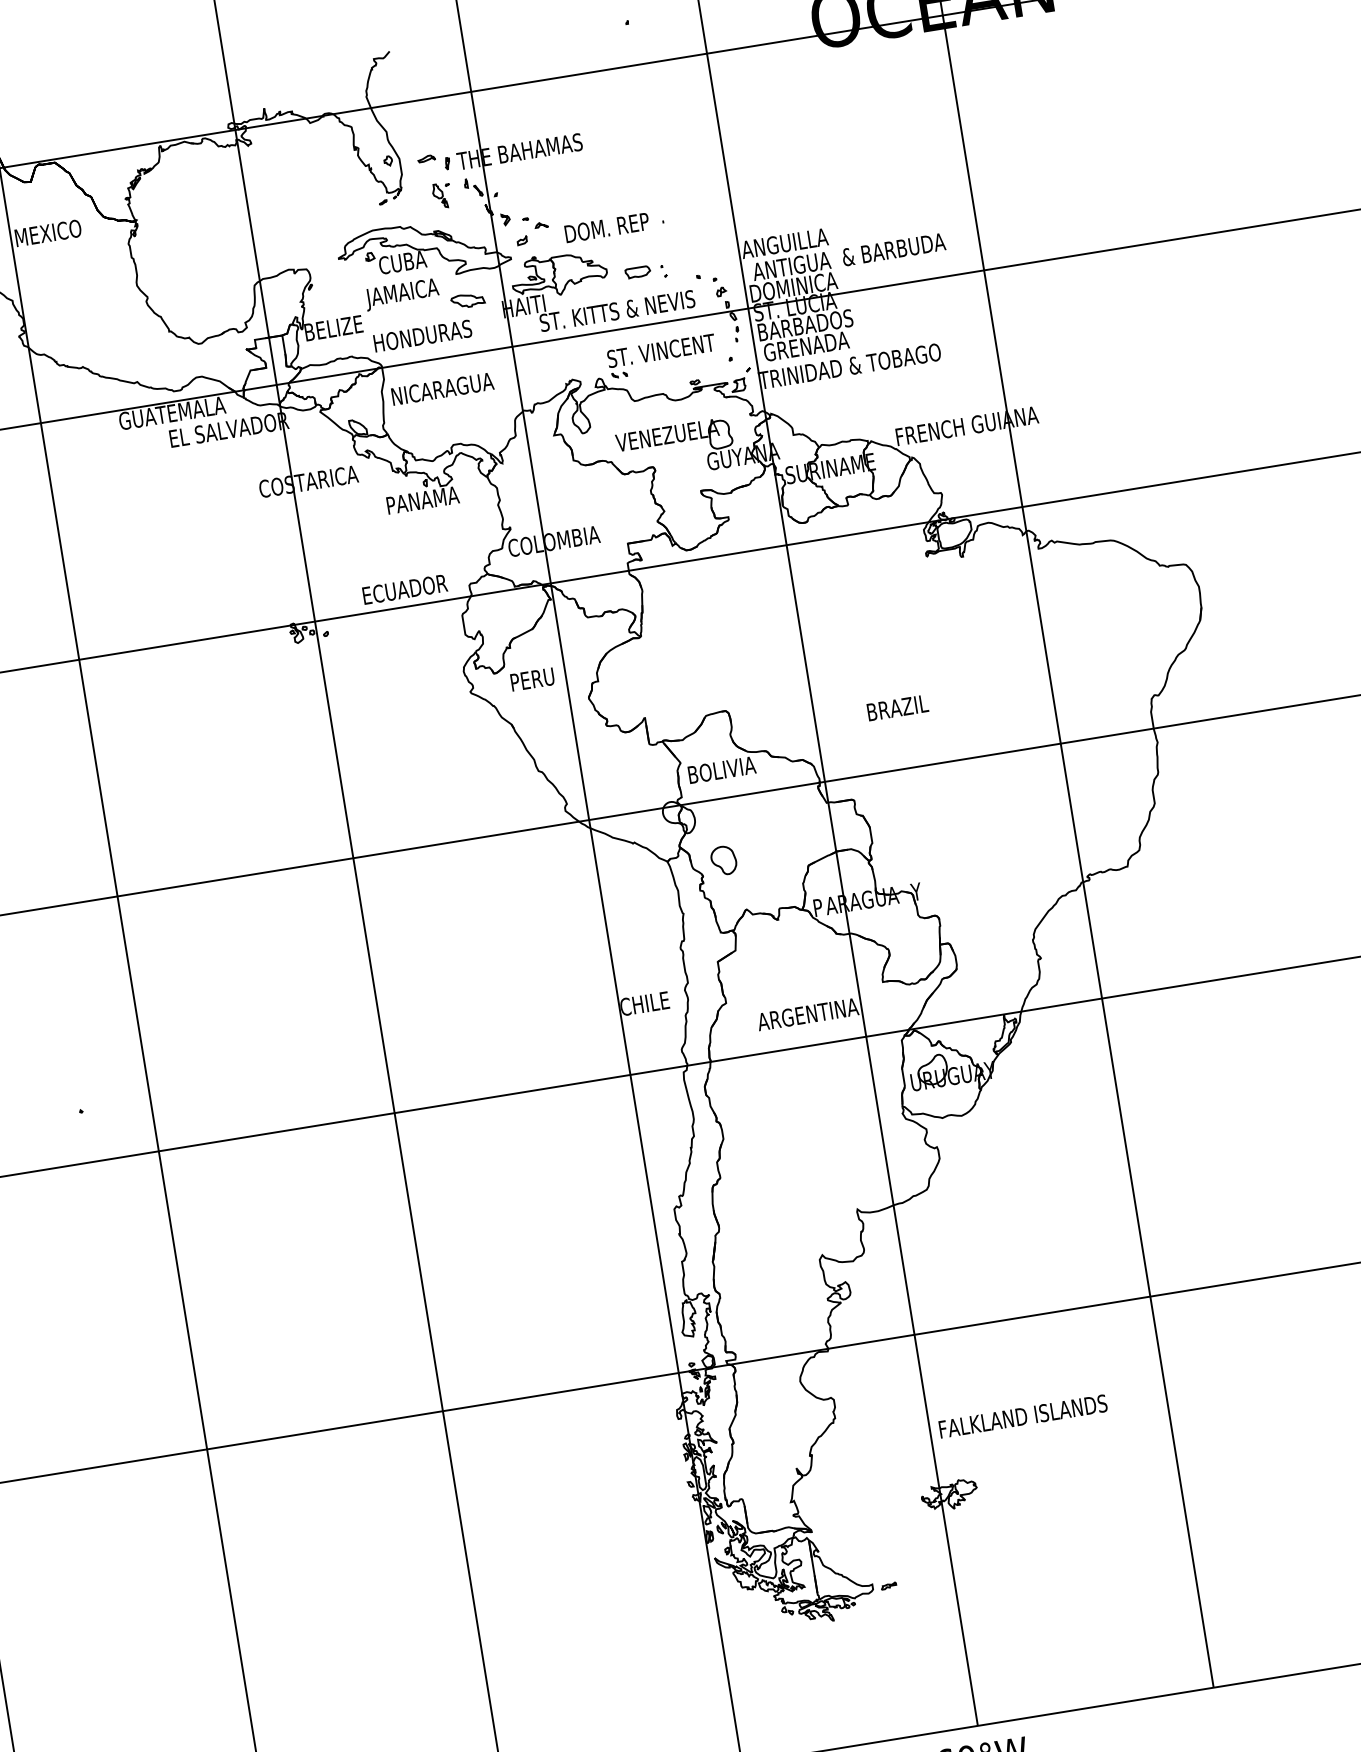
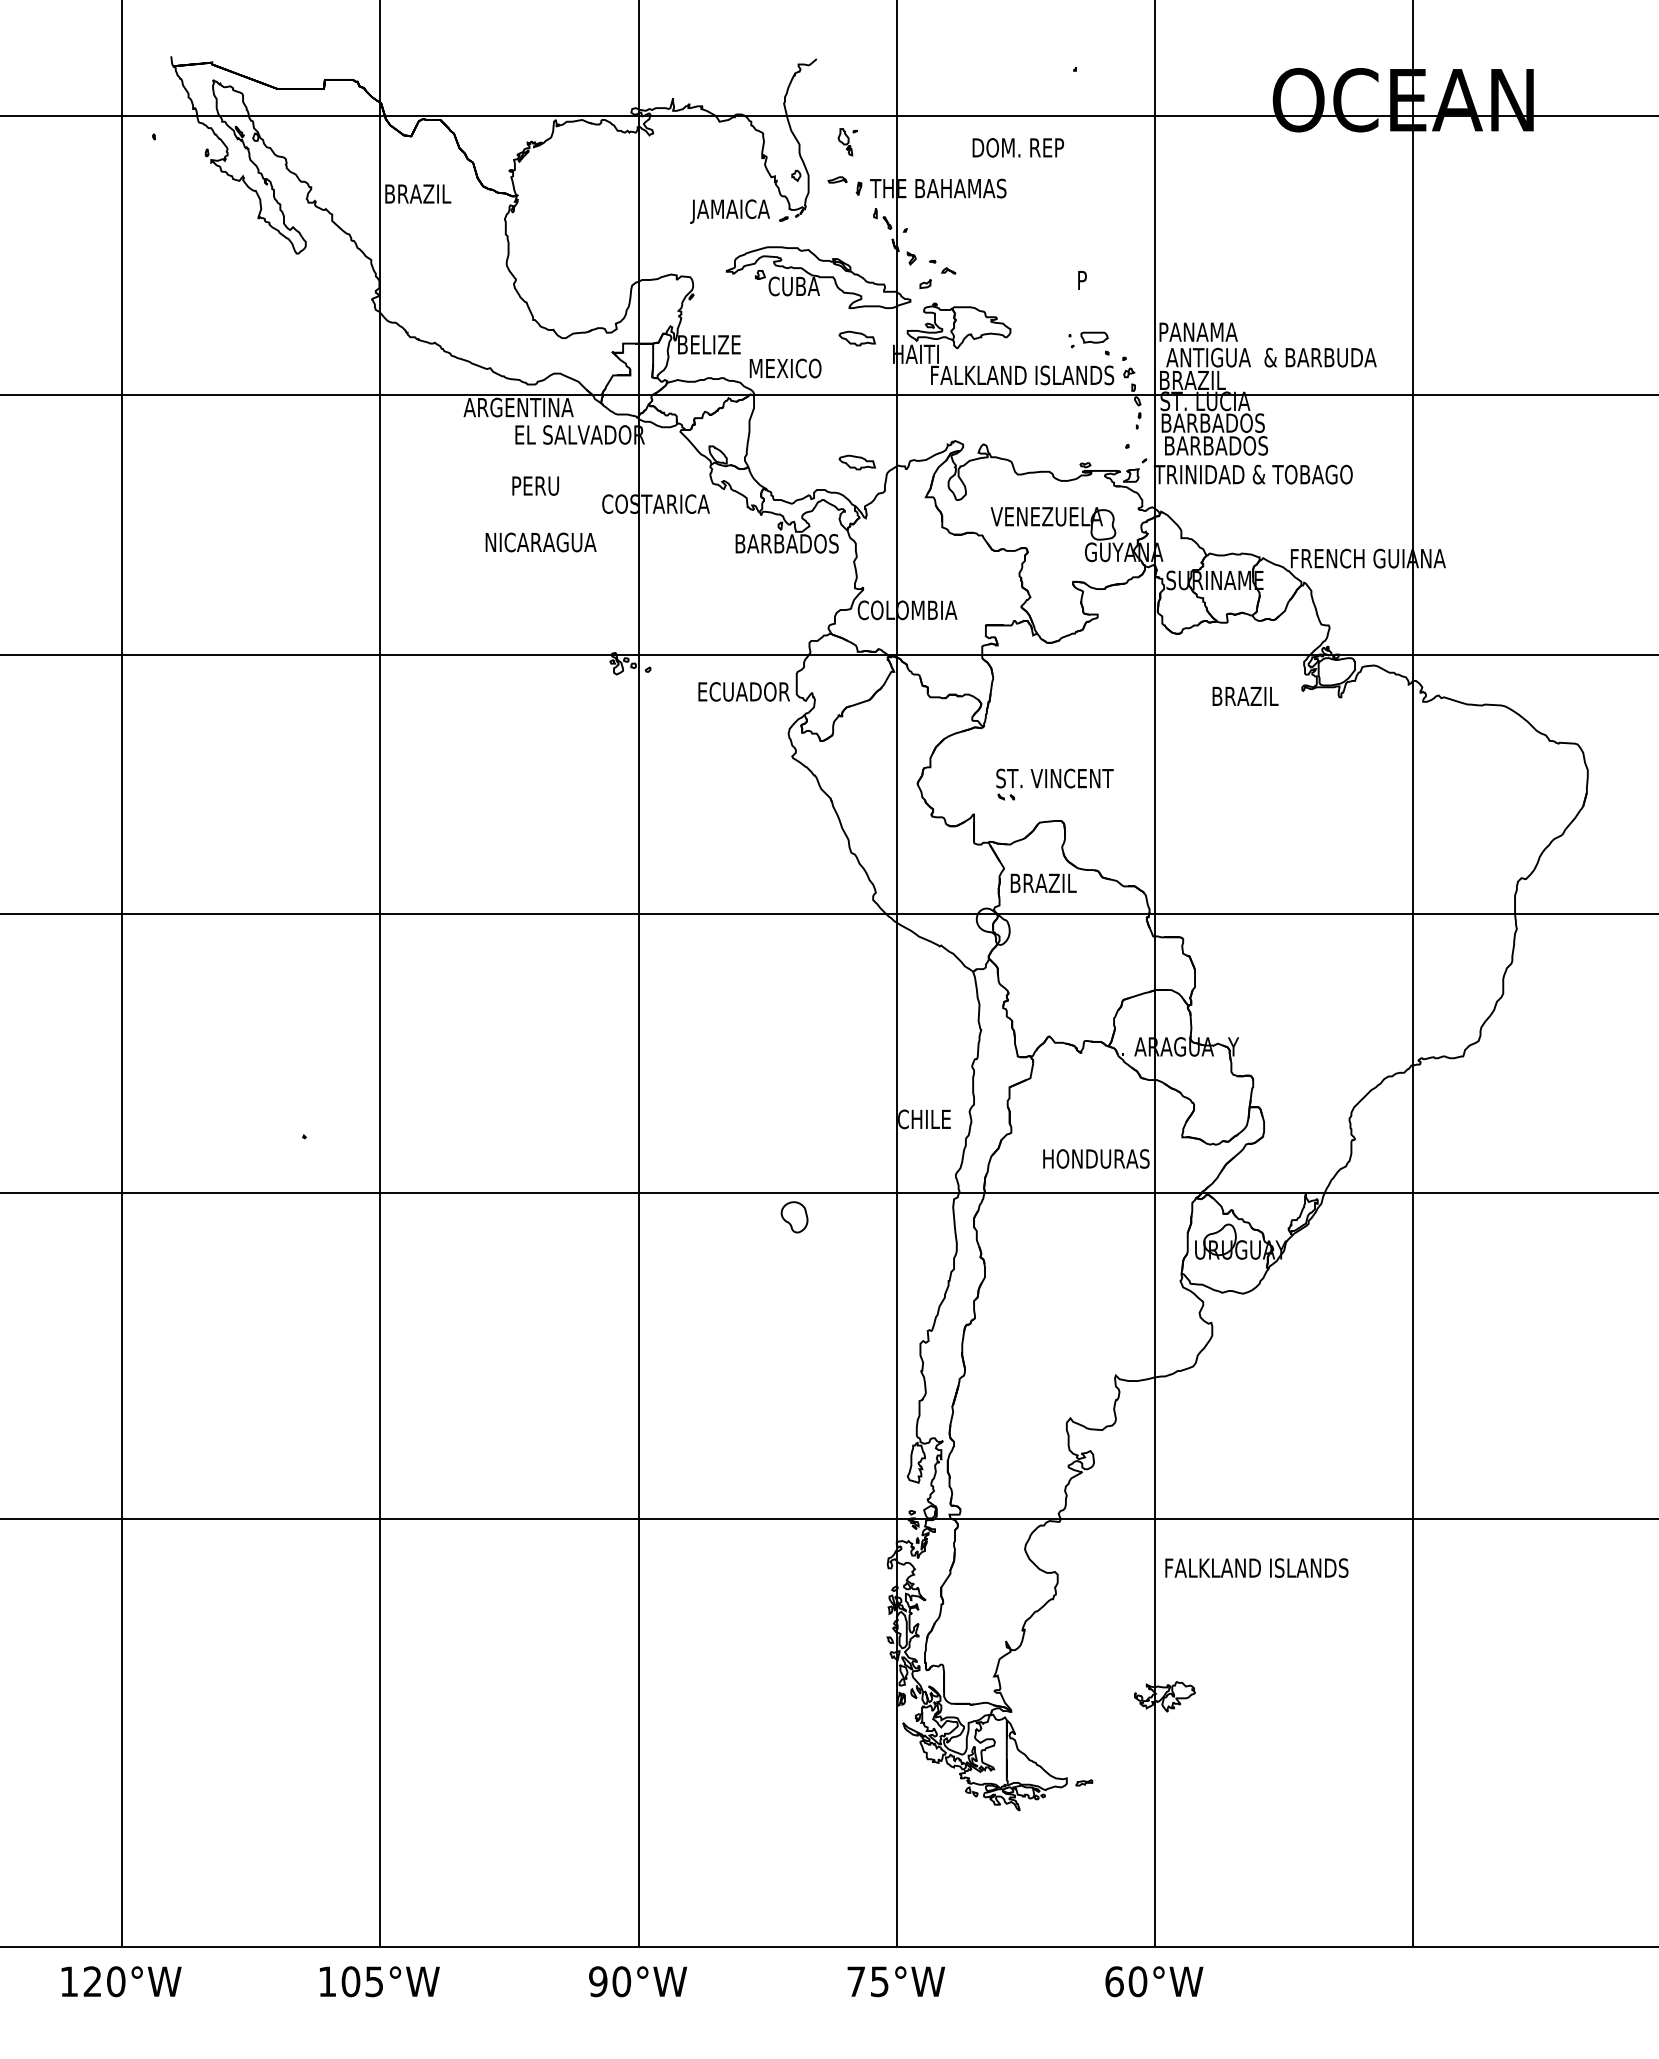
part: (441, 196) -> (847, 142), moved
text: (664, 213) -> (1082, 279), . -> P
text: (606, 227) -> (1017, 147), moved
text: (48, 232) -> (421, 193), MEXICO -> BRAZIL
text: (785, 243) -> (1205, 332), ANGUILLA -> PANAMA
part: (637, 272) -> (1094, 337), moved
text: (794, 287) -> (1207, 380), DOMINICA -> BRAZIL
text: (401, 294) -> (729, 211), moved
text: (624, 309) -> (1022, 375), ST. KITTS & NEVIS -> FALKLAND ISLANDS
text: (423, 335) -> (803, 368), HONDURAS -> MEXICO
text: (811, 345) -> (1216, 445), GRENADA -> BARBADOS
part: (661, 356) -> (1054, 784), moved
text: (442, 389) -> (540, 542), moved
text: (171, 413) -> (521, 407), GUATEMALA -> ARGENTINA
part: (485, 413) -> (856, 462), added
text: (434, 498) -> (787, 543), PANAMA -> BARBADOS
text: (404, 589) -> (743, 691), moved
text: (532, 679) -> (535, 485), moved
text: (897, 708) -> (1245, 696), moved
text: (727, 769) -> (1053, 883), BOLIVIA -> BRAZIL
part: (723, 860) -> (794, 1217), moved
text: (817, 907) -> (1125, 1046), P -> .
text: (807, 1014) -> (1096, 1158), ARGENTINA -> HONDURAS
text: (1022, 1415) -> (1256, 1567), moved

